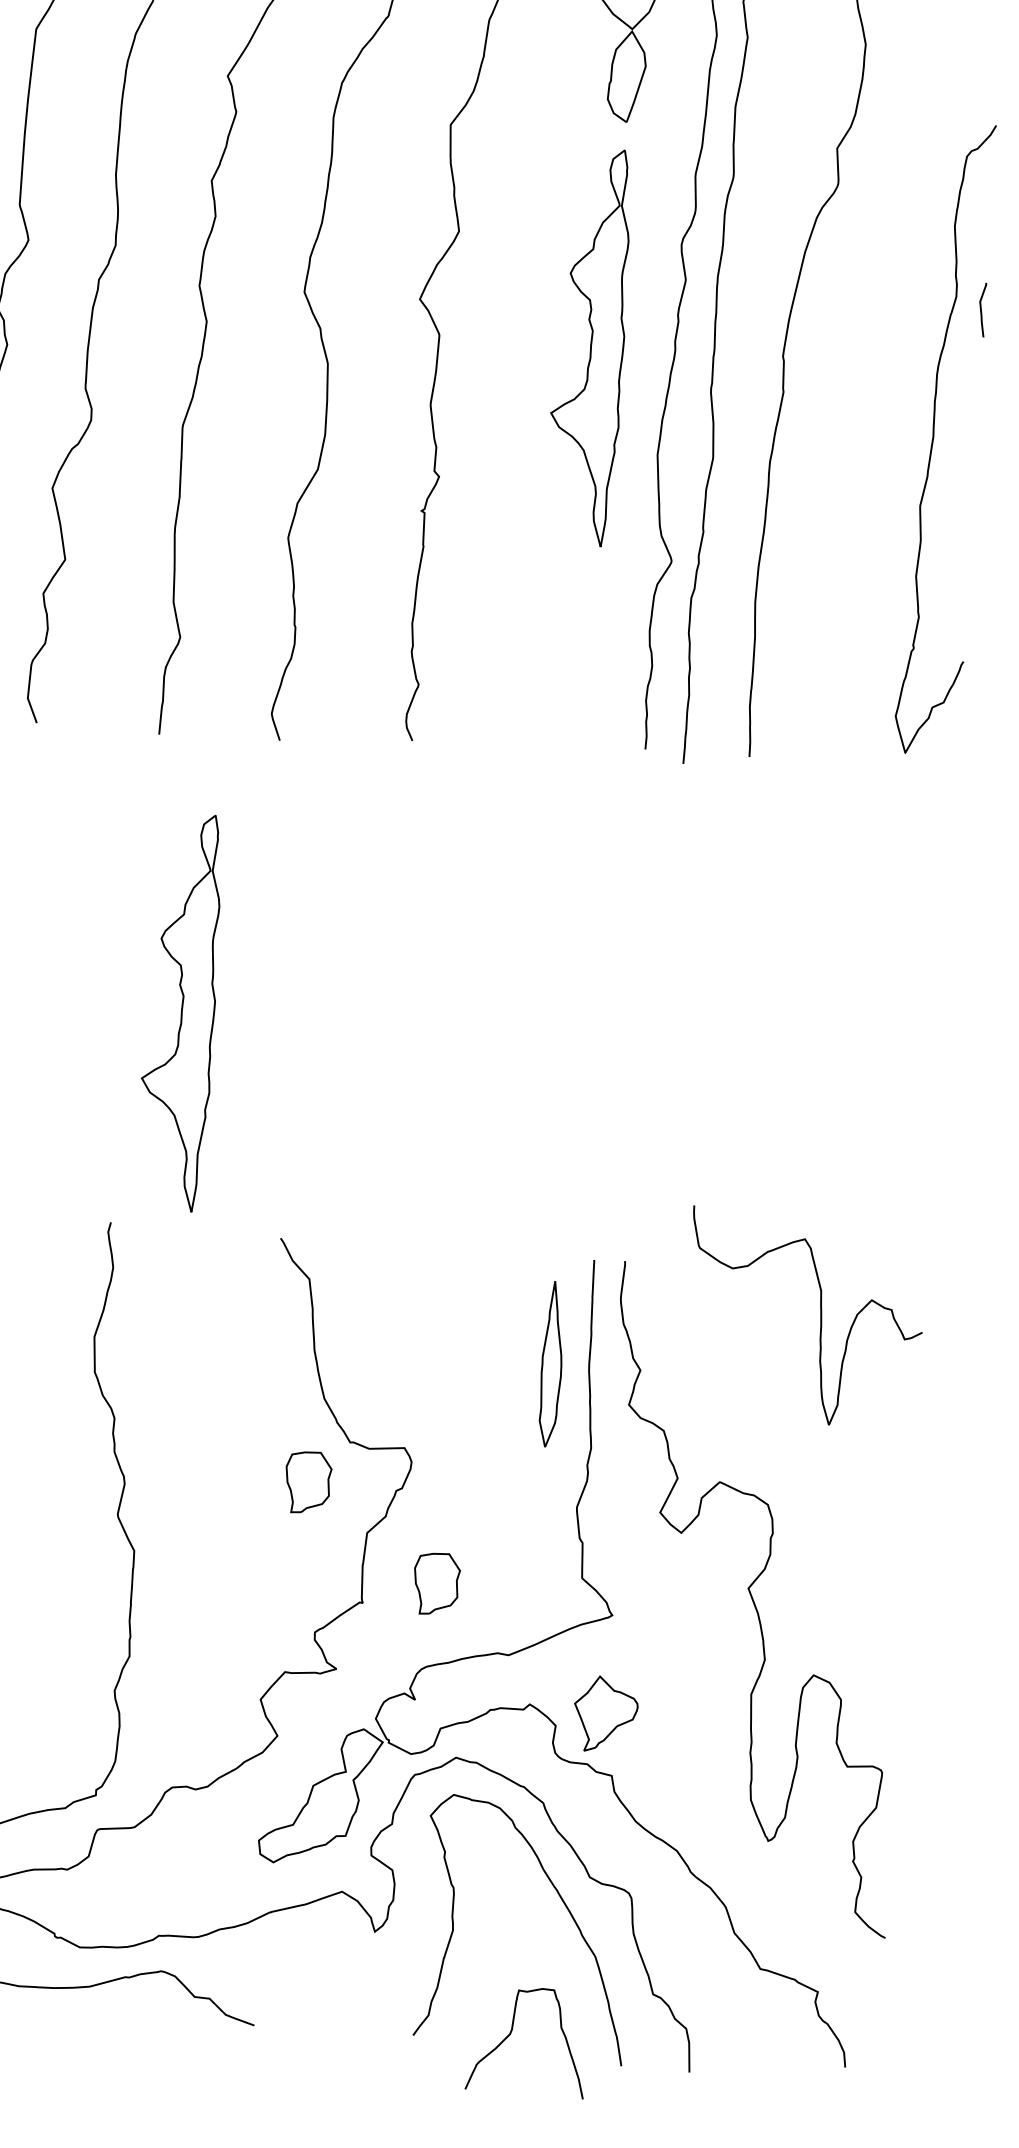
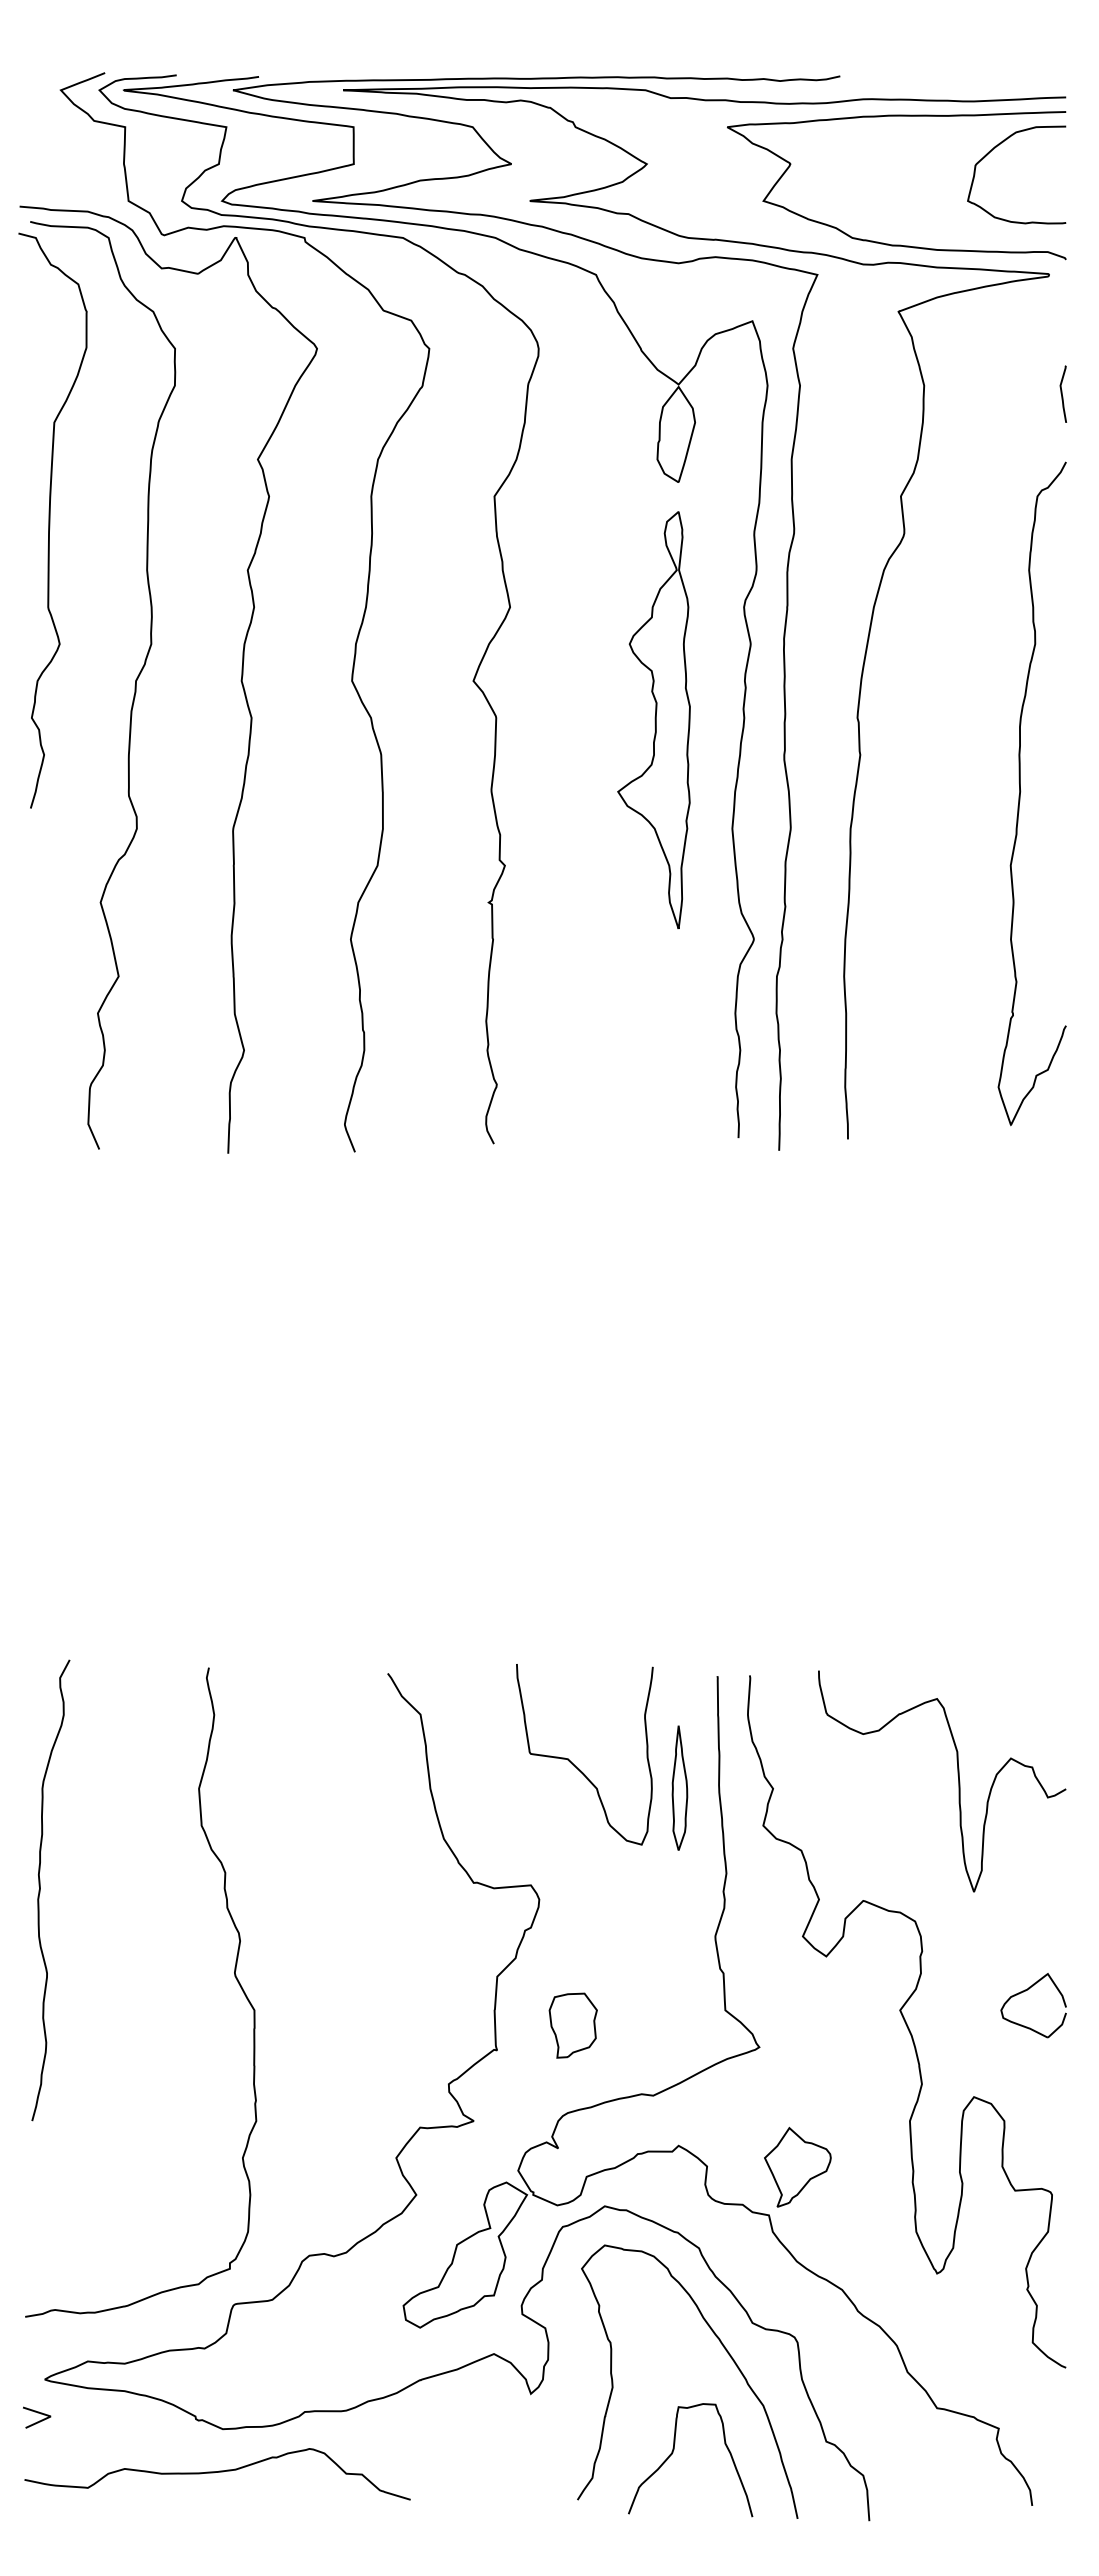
curve: (981, 309) -> (1062, 393), moved
part: (179, 1012) -> (267, 1443), removed
curve: (820, 1319) -> (958, 1781), moved
curve: (452, 1335) -> (574, 1764), added
part: (551, 1363) -> (679, 1787), size x0.71
part: (307, 1482) -> (431, 1927), removed
part: (868, 1577) -> (1025, 1991), added
part: (605, 1713) -> (797, 2166), moved
curve: (511, 2033) -> (673, 2452), moved

